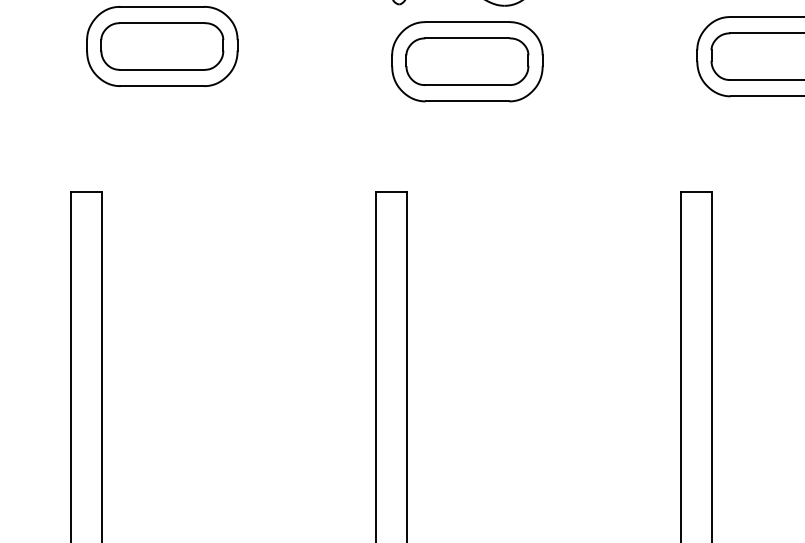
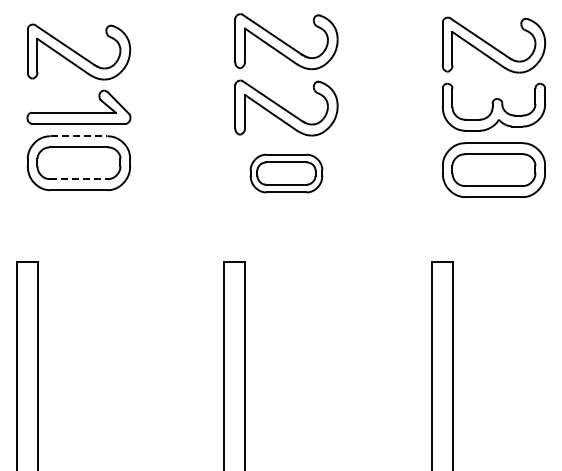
line: (163, 7) -> (79, 136), solid -> dashed
part: (467, 61) -> (286, 173), size x0.7
line: (161, 70) -> (78, 179), solid -> dashed

